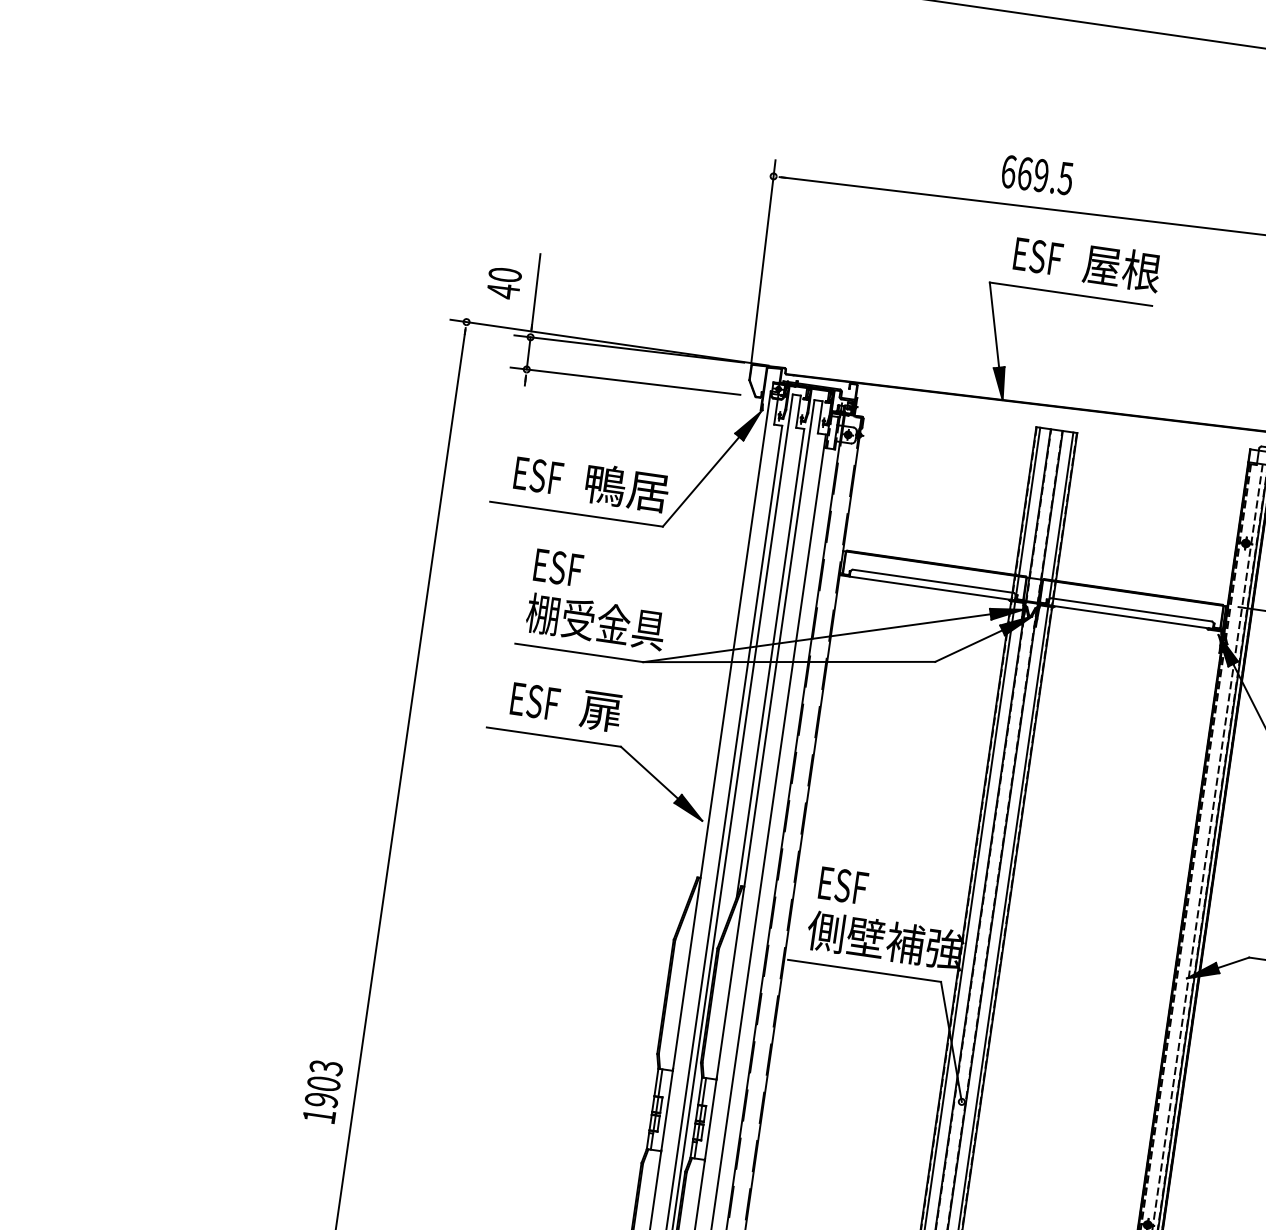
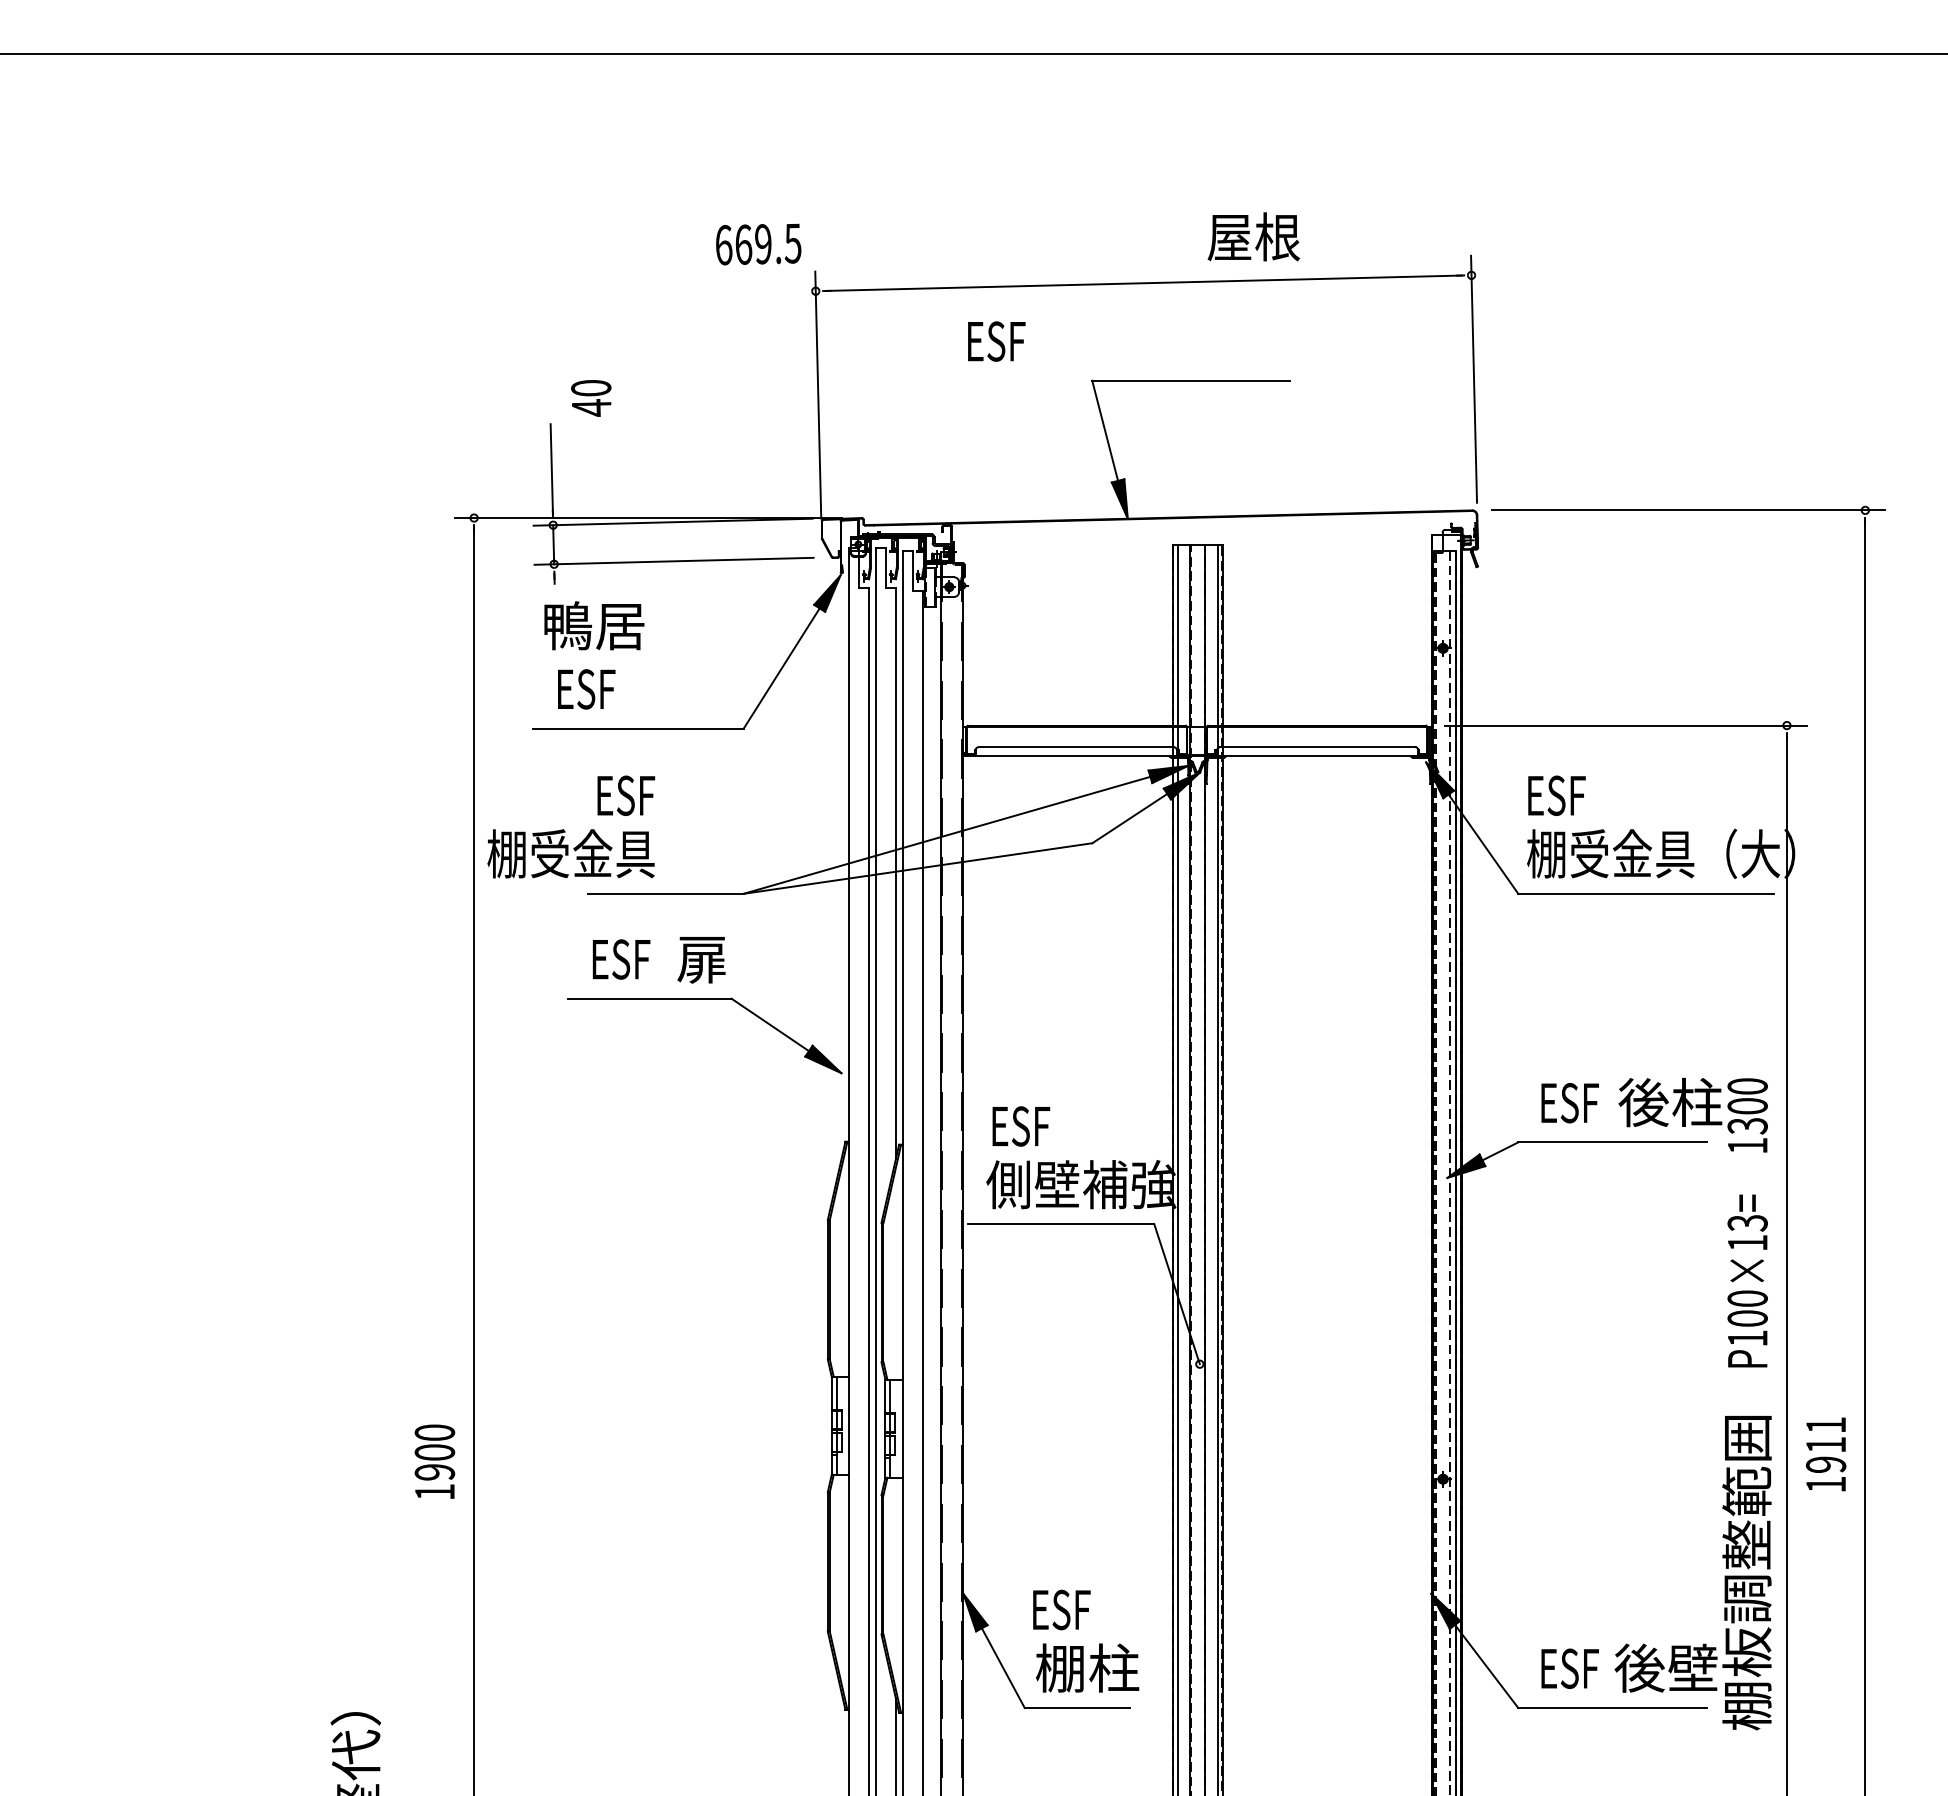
text: (1037, 175) -> (758, 244), moved
text: (1038, 256) -> (996, 341), moved
text: (1121, 267) -> (1253, 236), moved
text: (504, 283) -> (591, 398), moved
text: (627, 487) -> (594, 625), moved
text: (595, 621) -> (570, 853), moved
text: (325, 1067) -> (434, 1432), 1903 -> 1900

